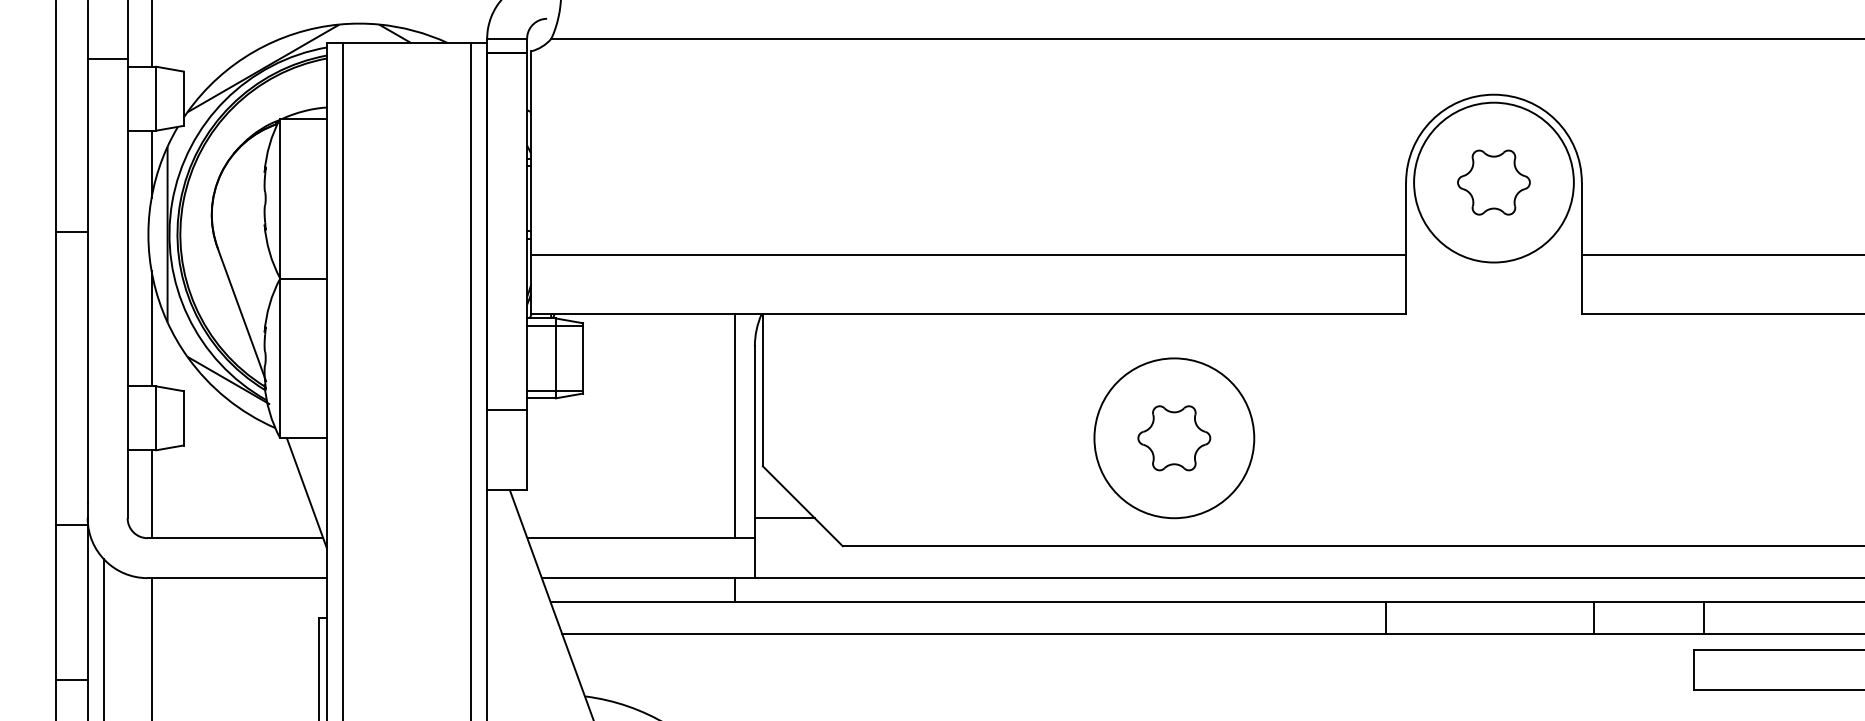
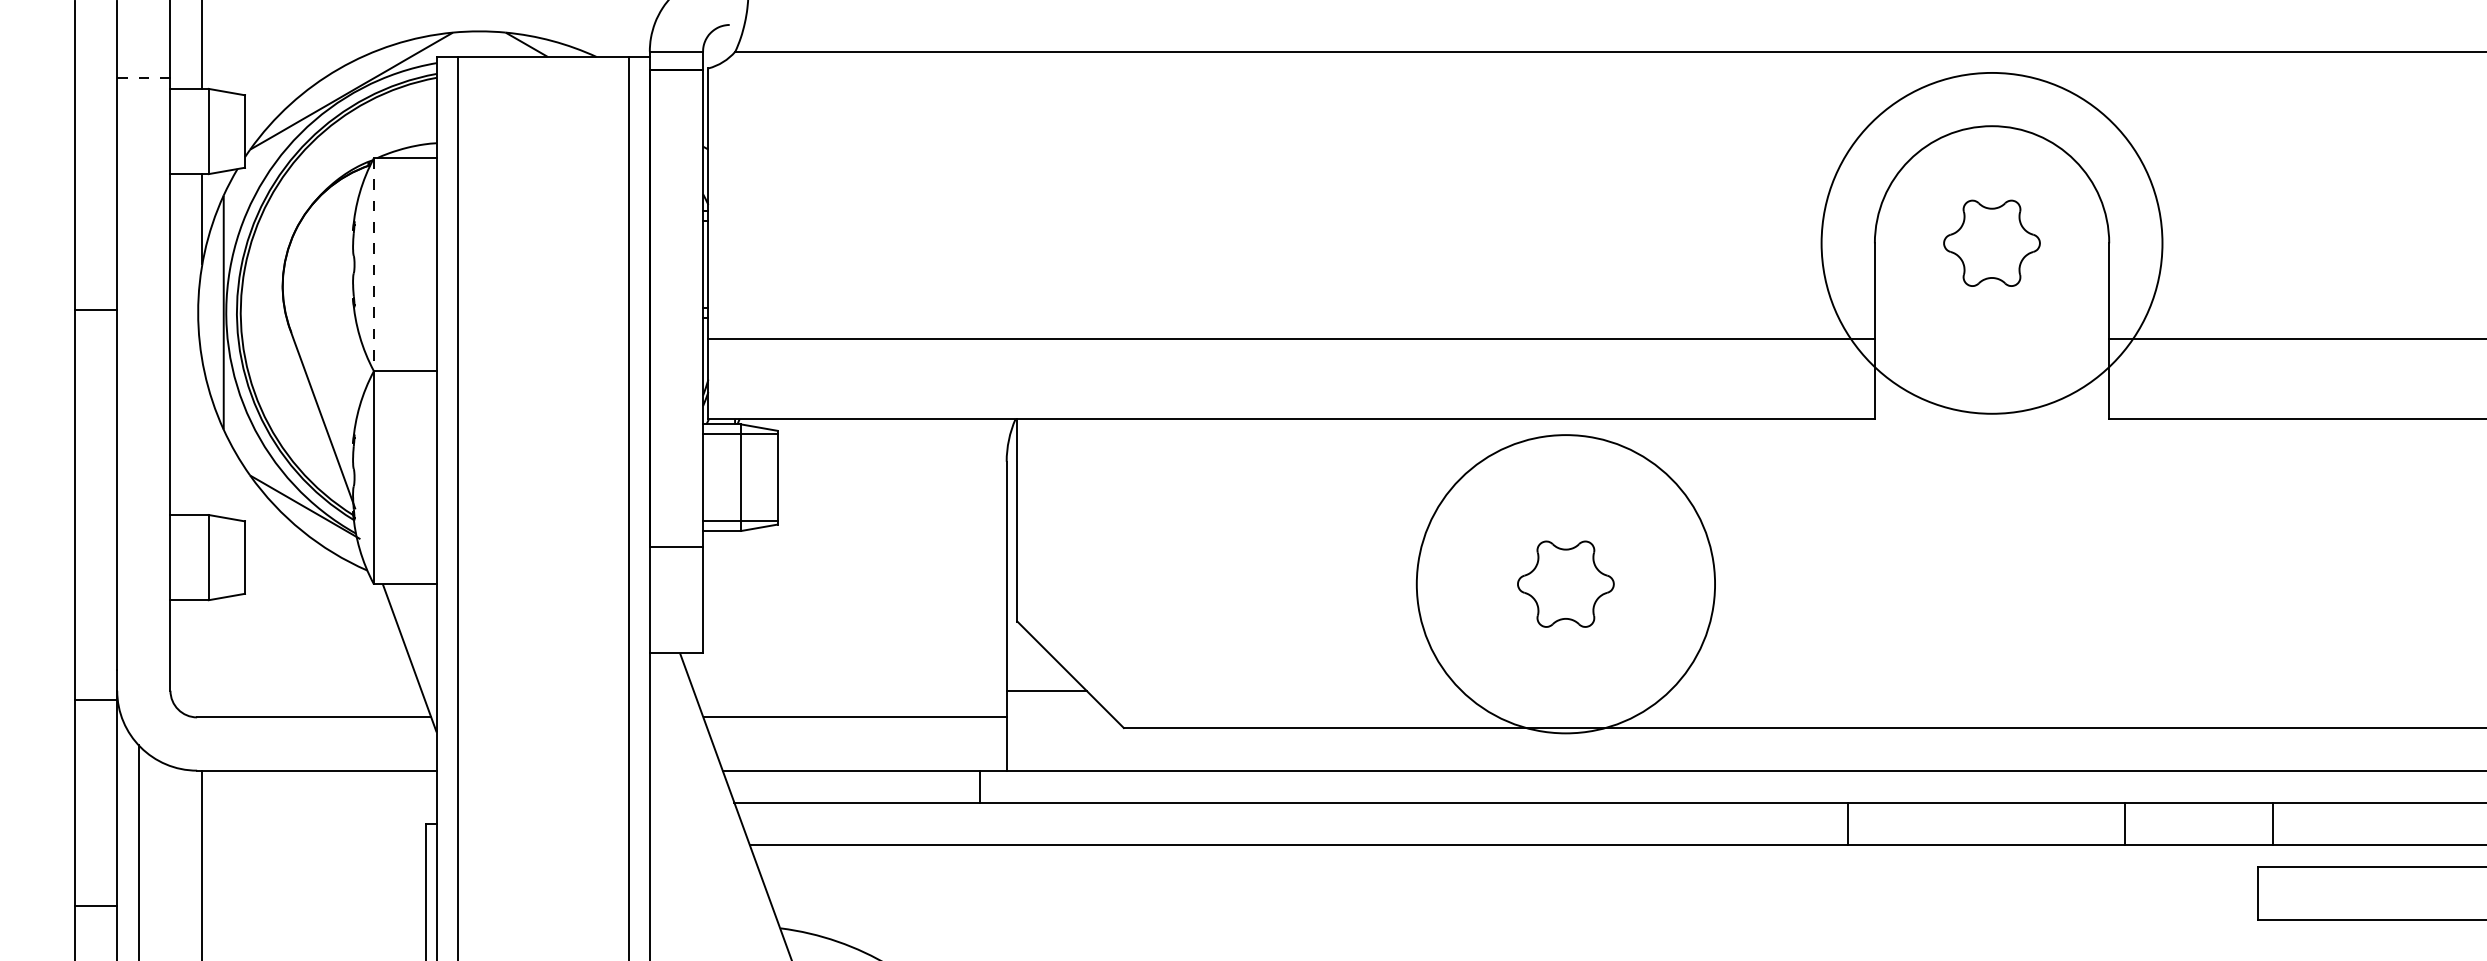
line: (107, 58) -> (143, 78), solid -> dashed
circle: (1493, 181) -> (1991, 242), size x1.6
line: (279, 198) -> (373, 264), solid -> dashed
line: (151, 328) -> (202, 438), removed
line: (735, 426) -> (980, 568), removed
circle: (1174, 437) -> (1565, 583), size x1.4
line: (151, 494) -> (202, 658), removed

